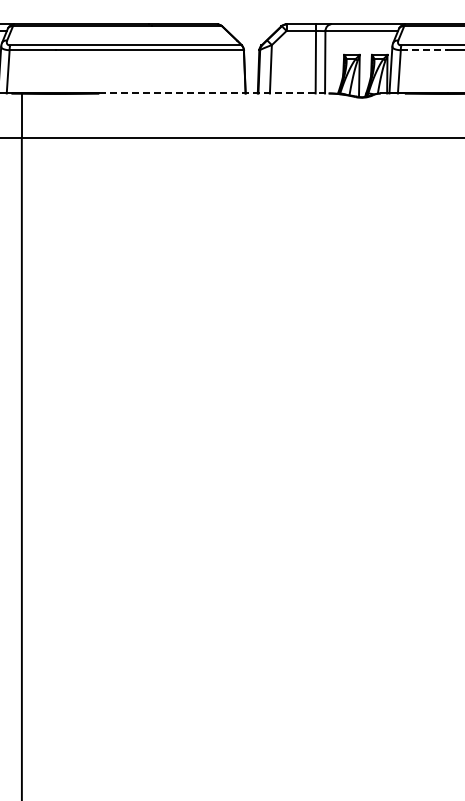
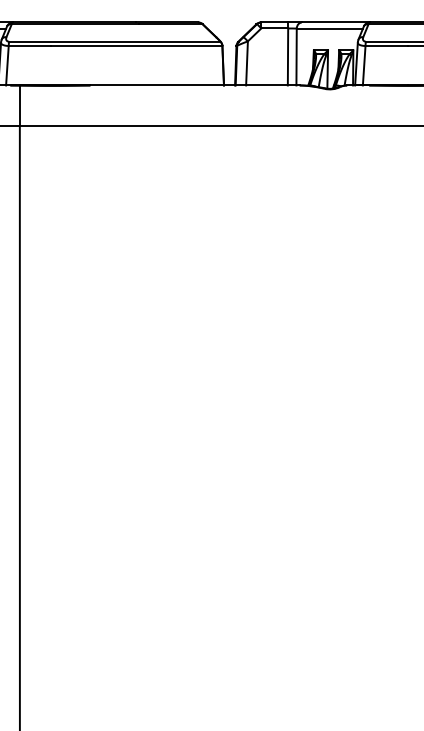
line: (424, 50) -> (387, 46), dashed -> solid
line: (213, 93) -> (194, 85), dashed -> solid

